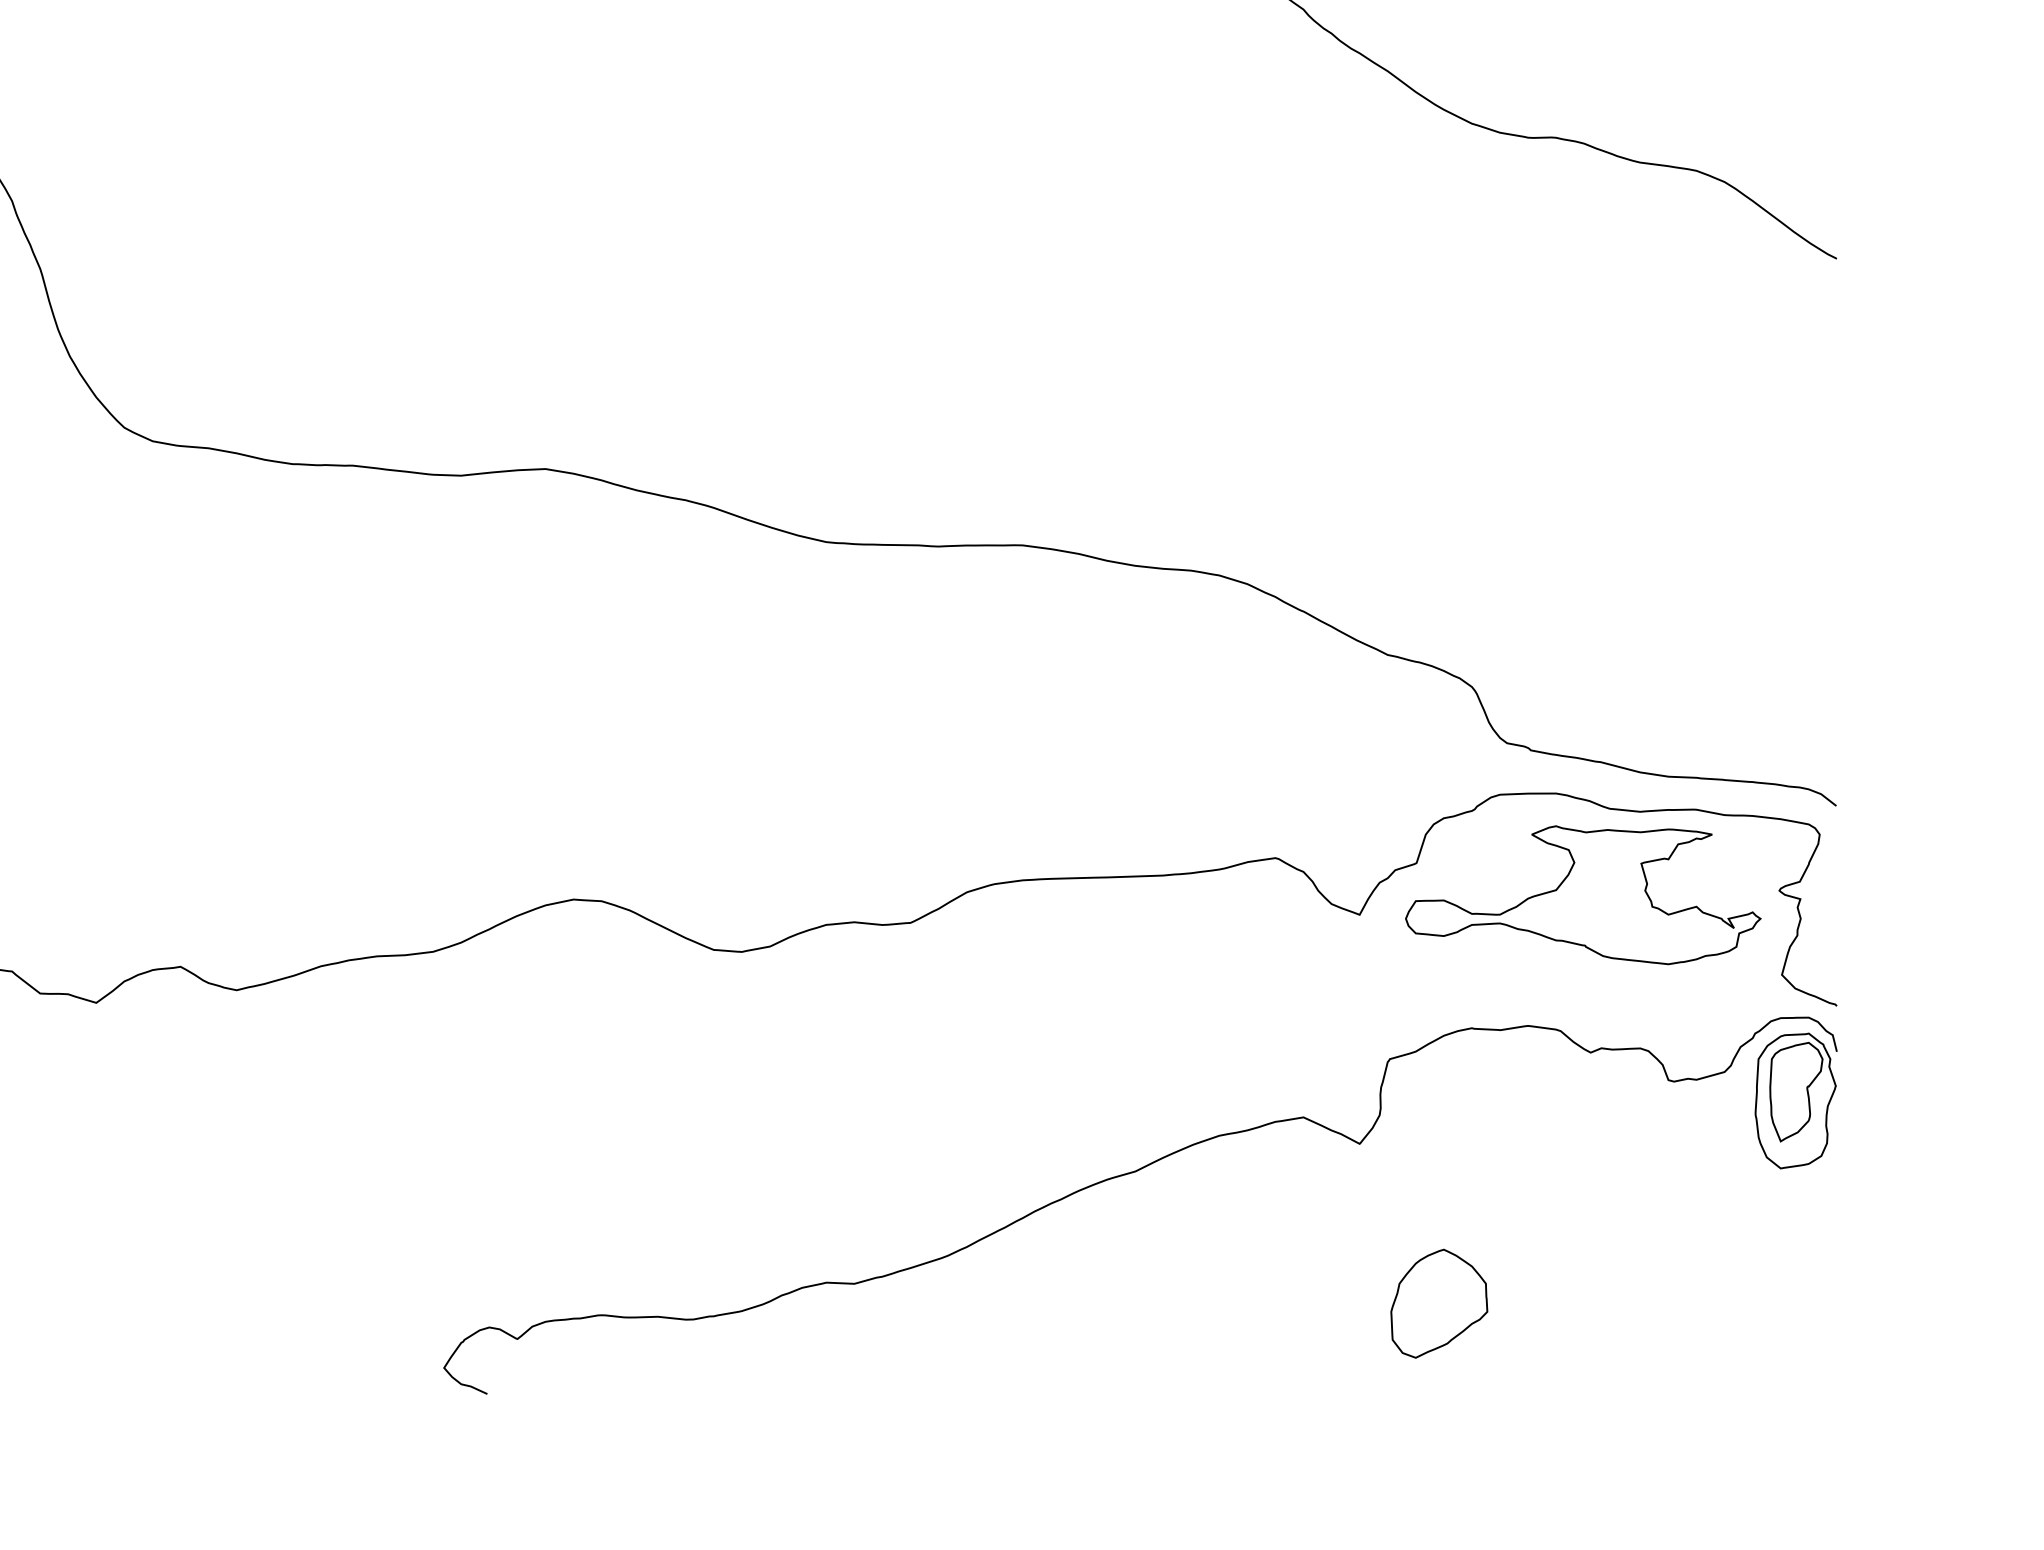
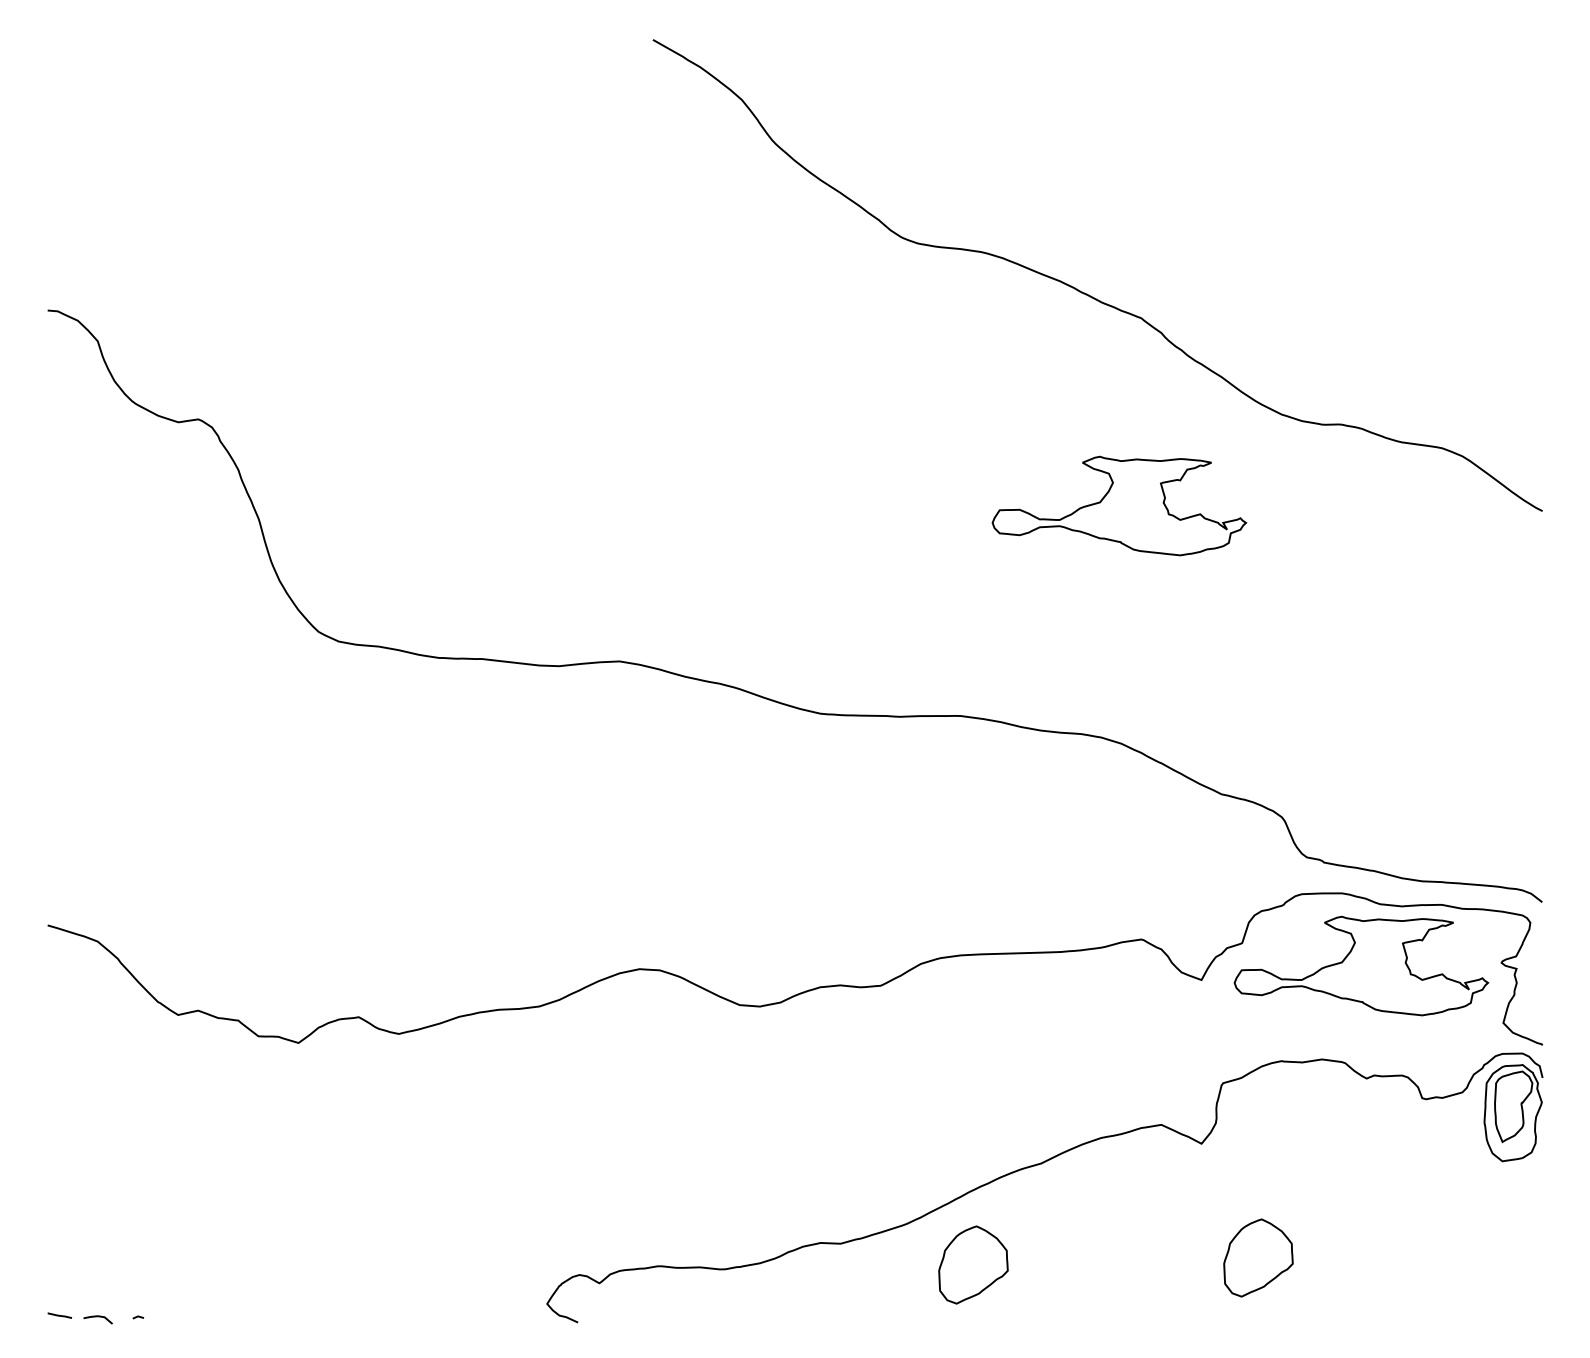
part: (1244, 250) -> (1119, 505), added
part: (1040, 1312) -> (973, 1264), added

